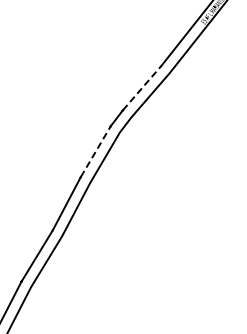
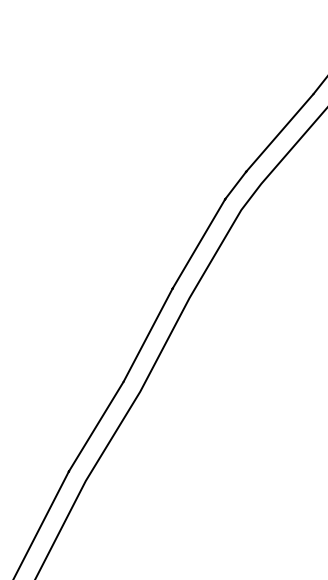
line: (142, 87) -> (280, 131), dashed -> solid
line: (95, 151) -> (198, 243), dashed -> solid

